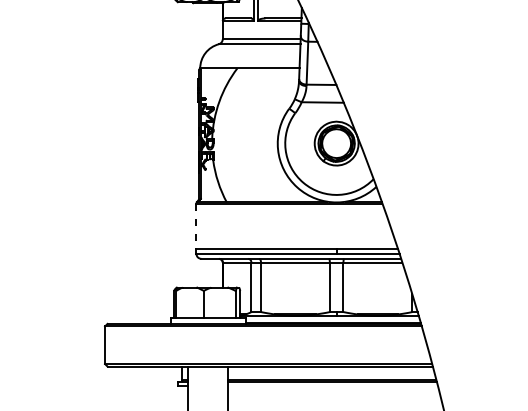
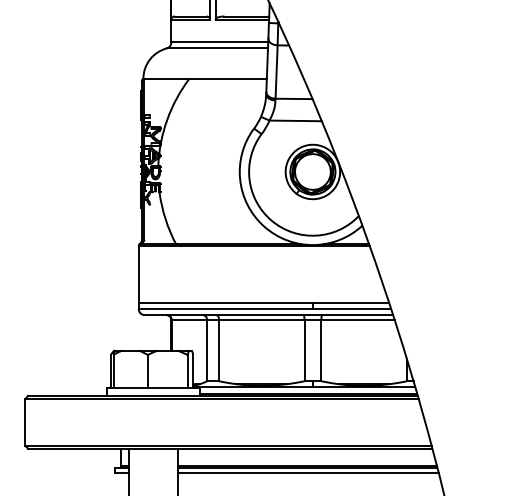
line: (196, 226) -> (138, 274), dashed -> solid
line: (332, 385) -> (307, 472), added

